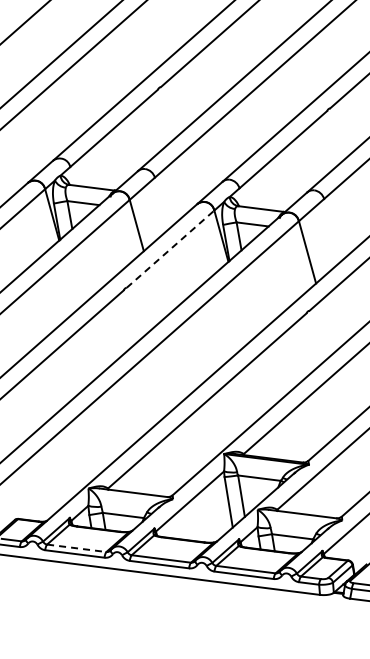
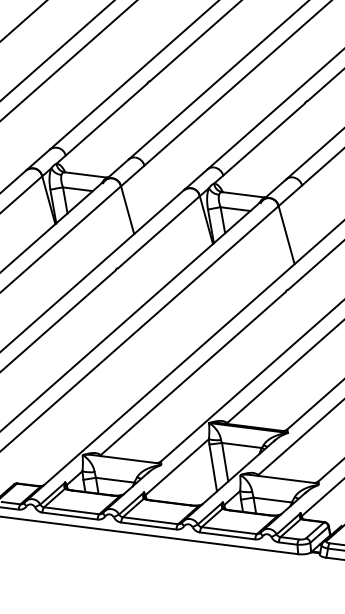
line: (170, 248) -> (158, 231), dashed -> solid
line: (76, 548) -> (71, 510), dashed -> solid

